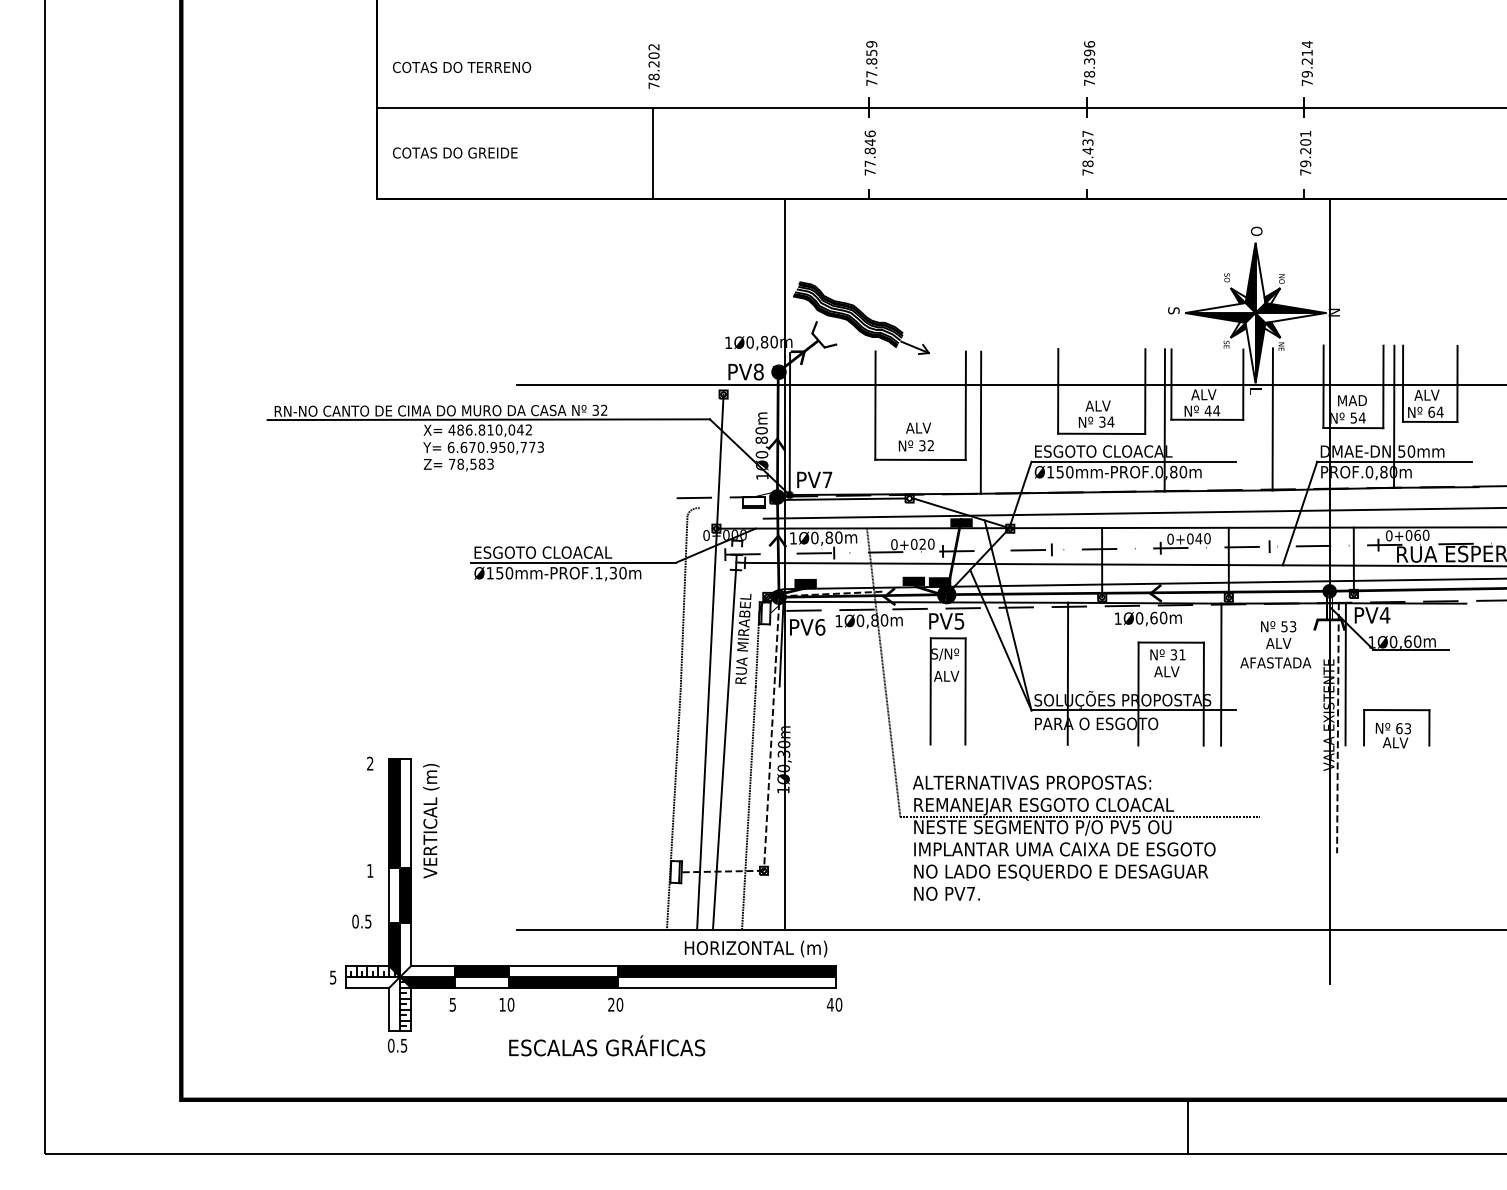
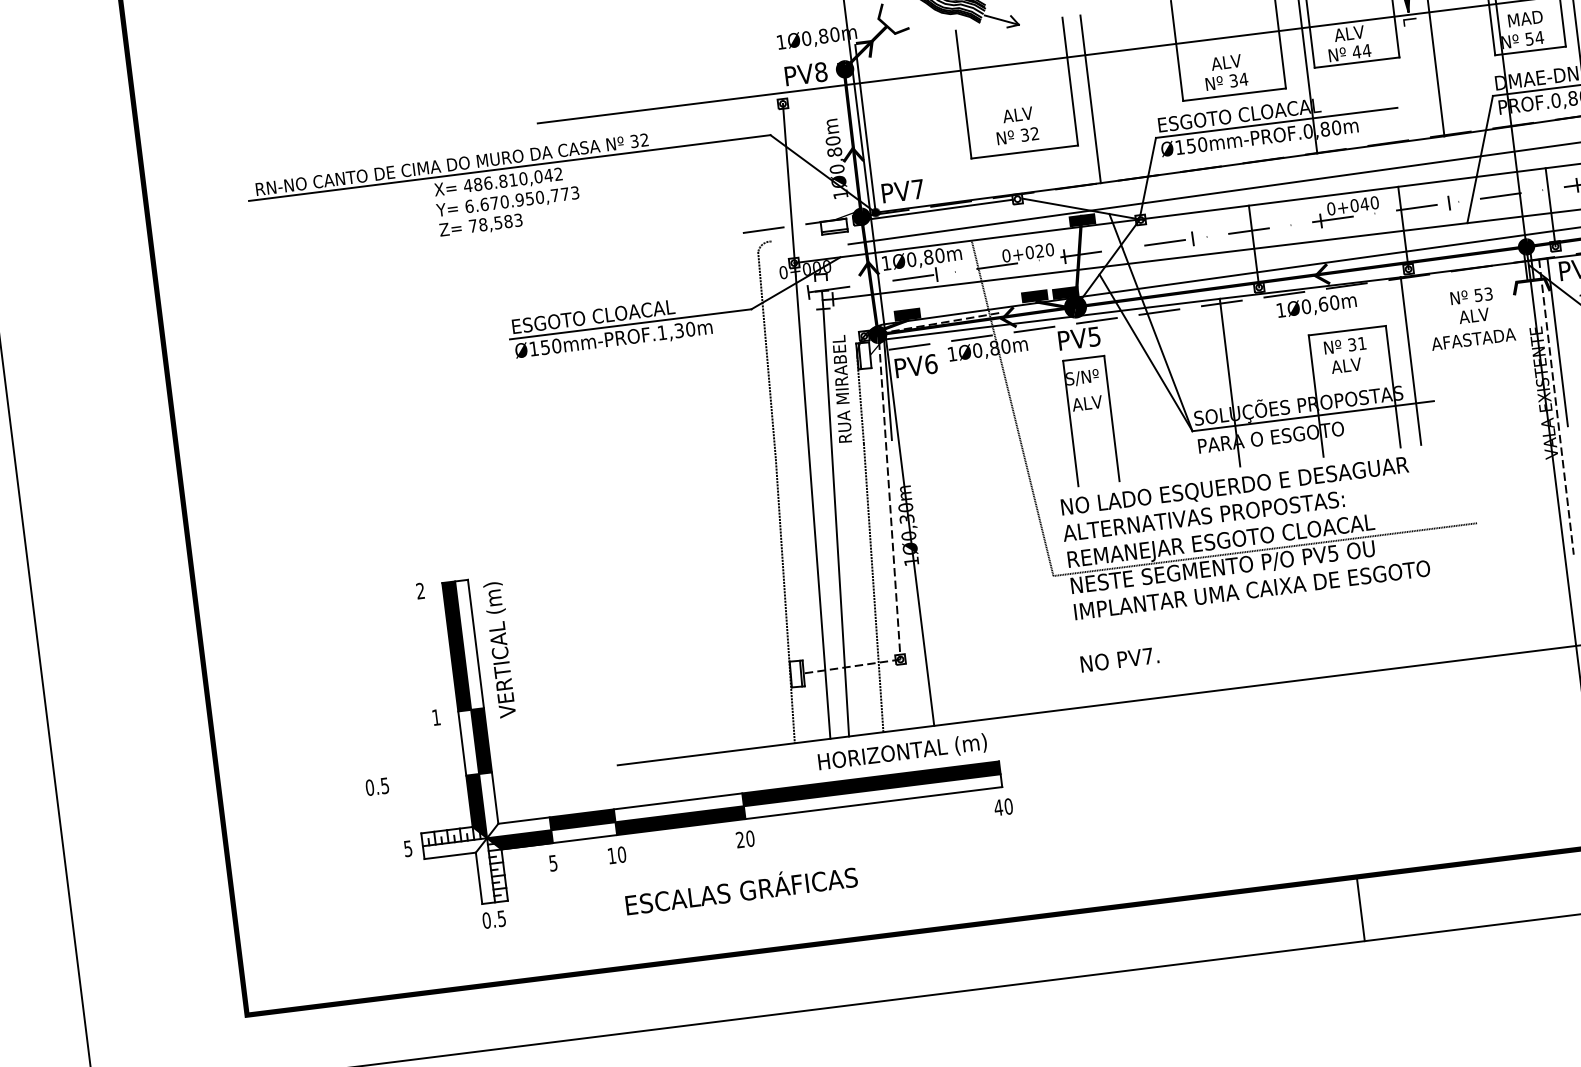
text: (1061, 872) -> (1235, 486), moved
text: (361, 921) -> (376, 786), moved
line: (1188, 1126) -> (1360, 908), moved

